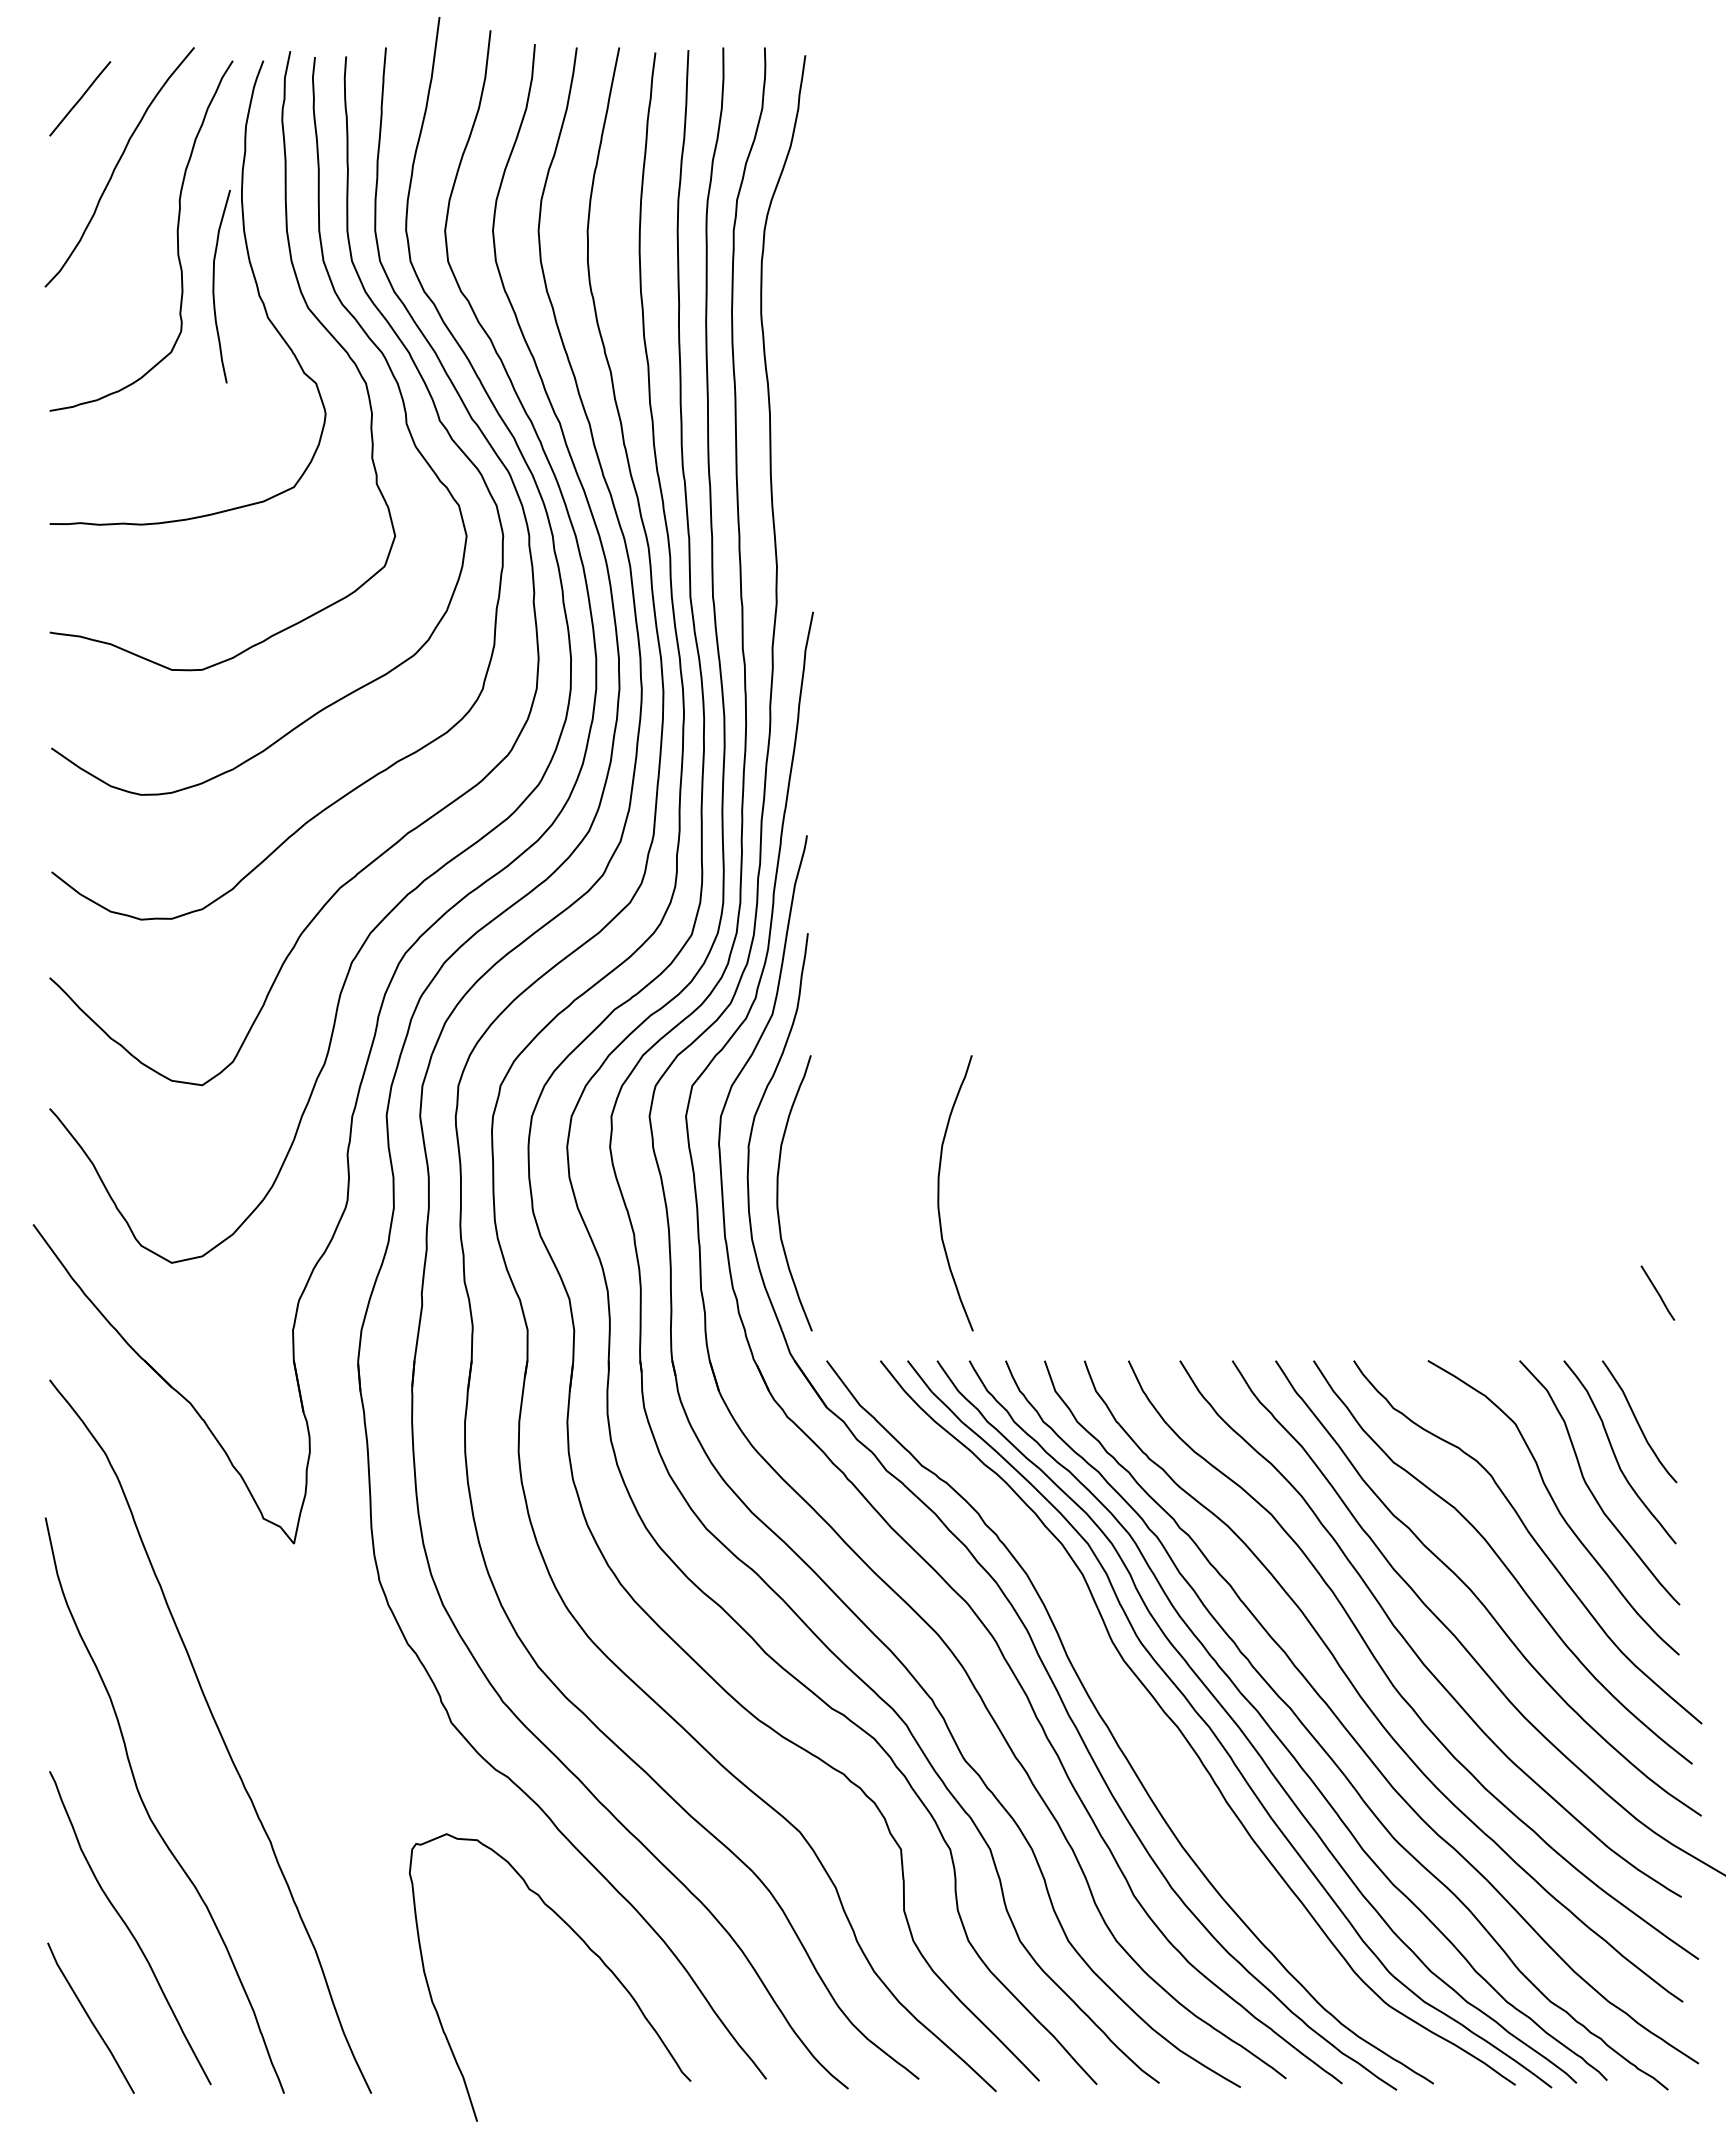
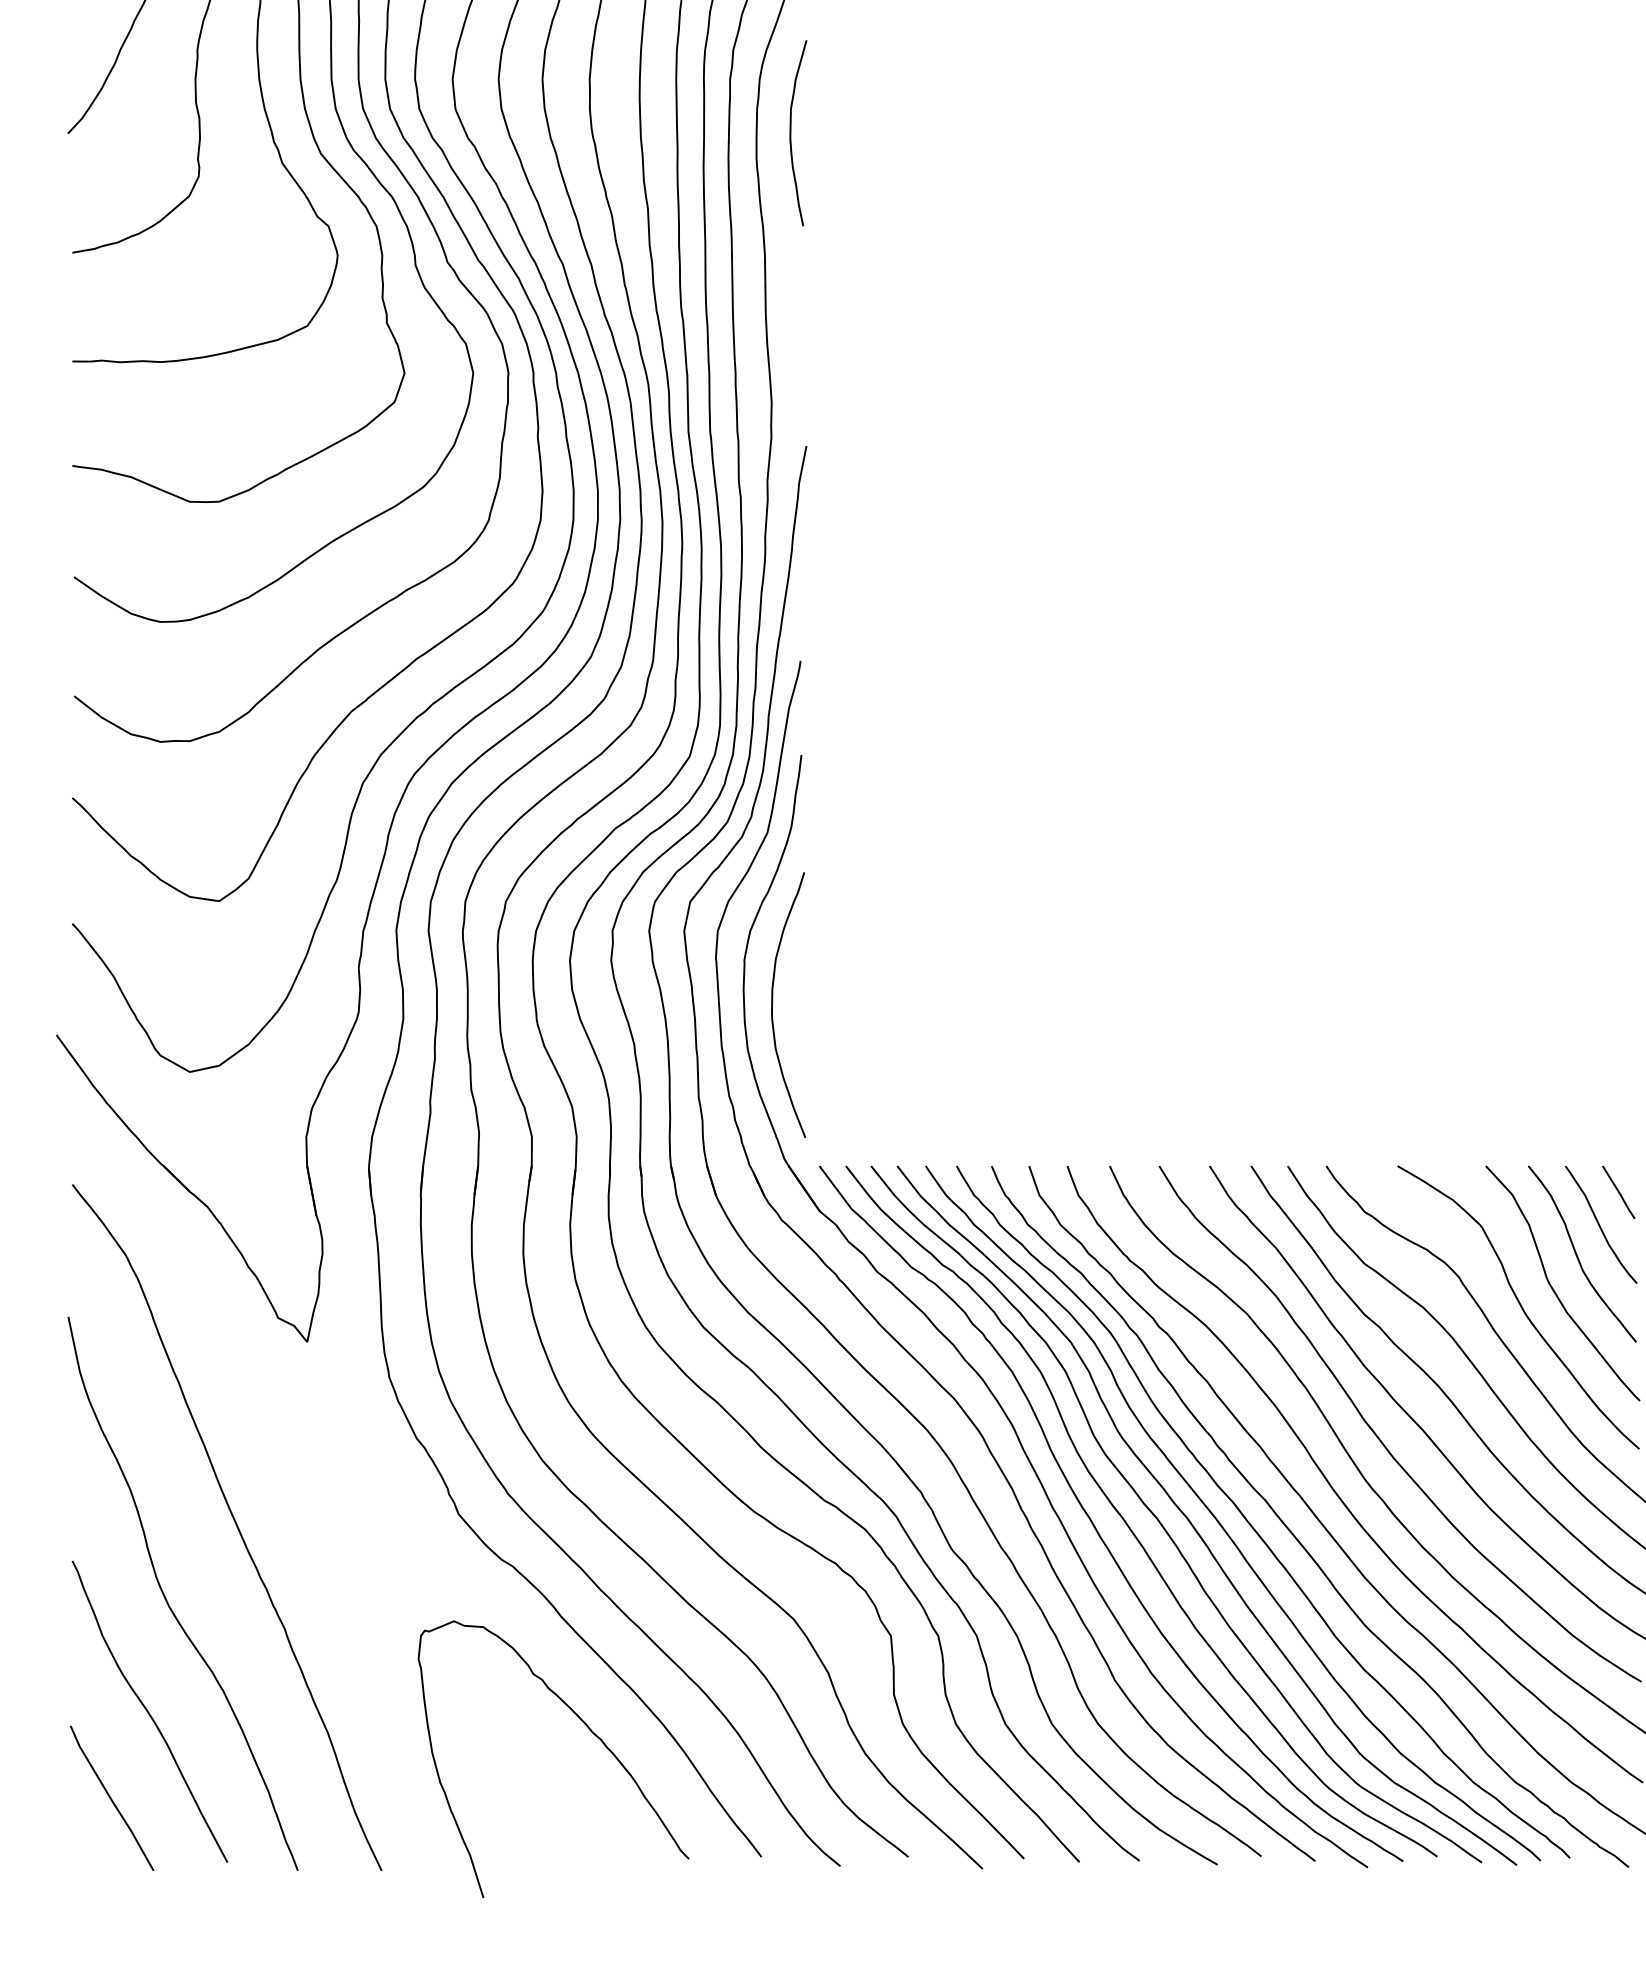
curve: (214, 286) -> (791, 133), moved
curve: (939, 1193) -> (927, 1005), removed
line: (1657, 1292) -> (1618, 1191), moved
curve: (1146, 1731) -> (1127, 1522), added

